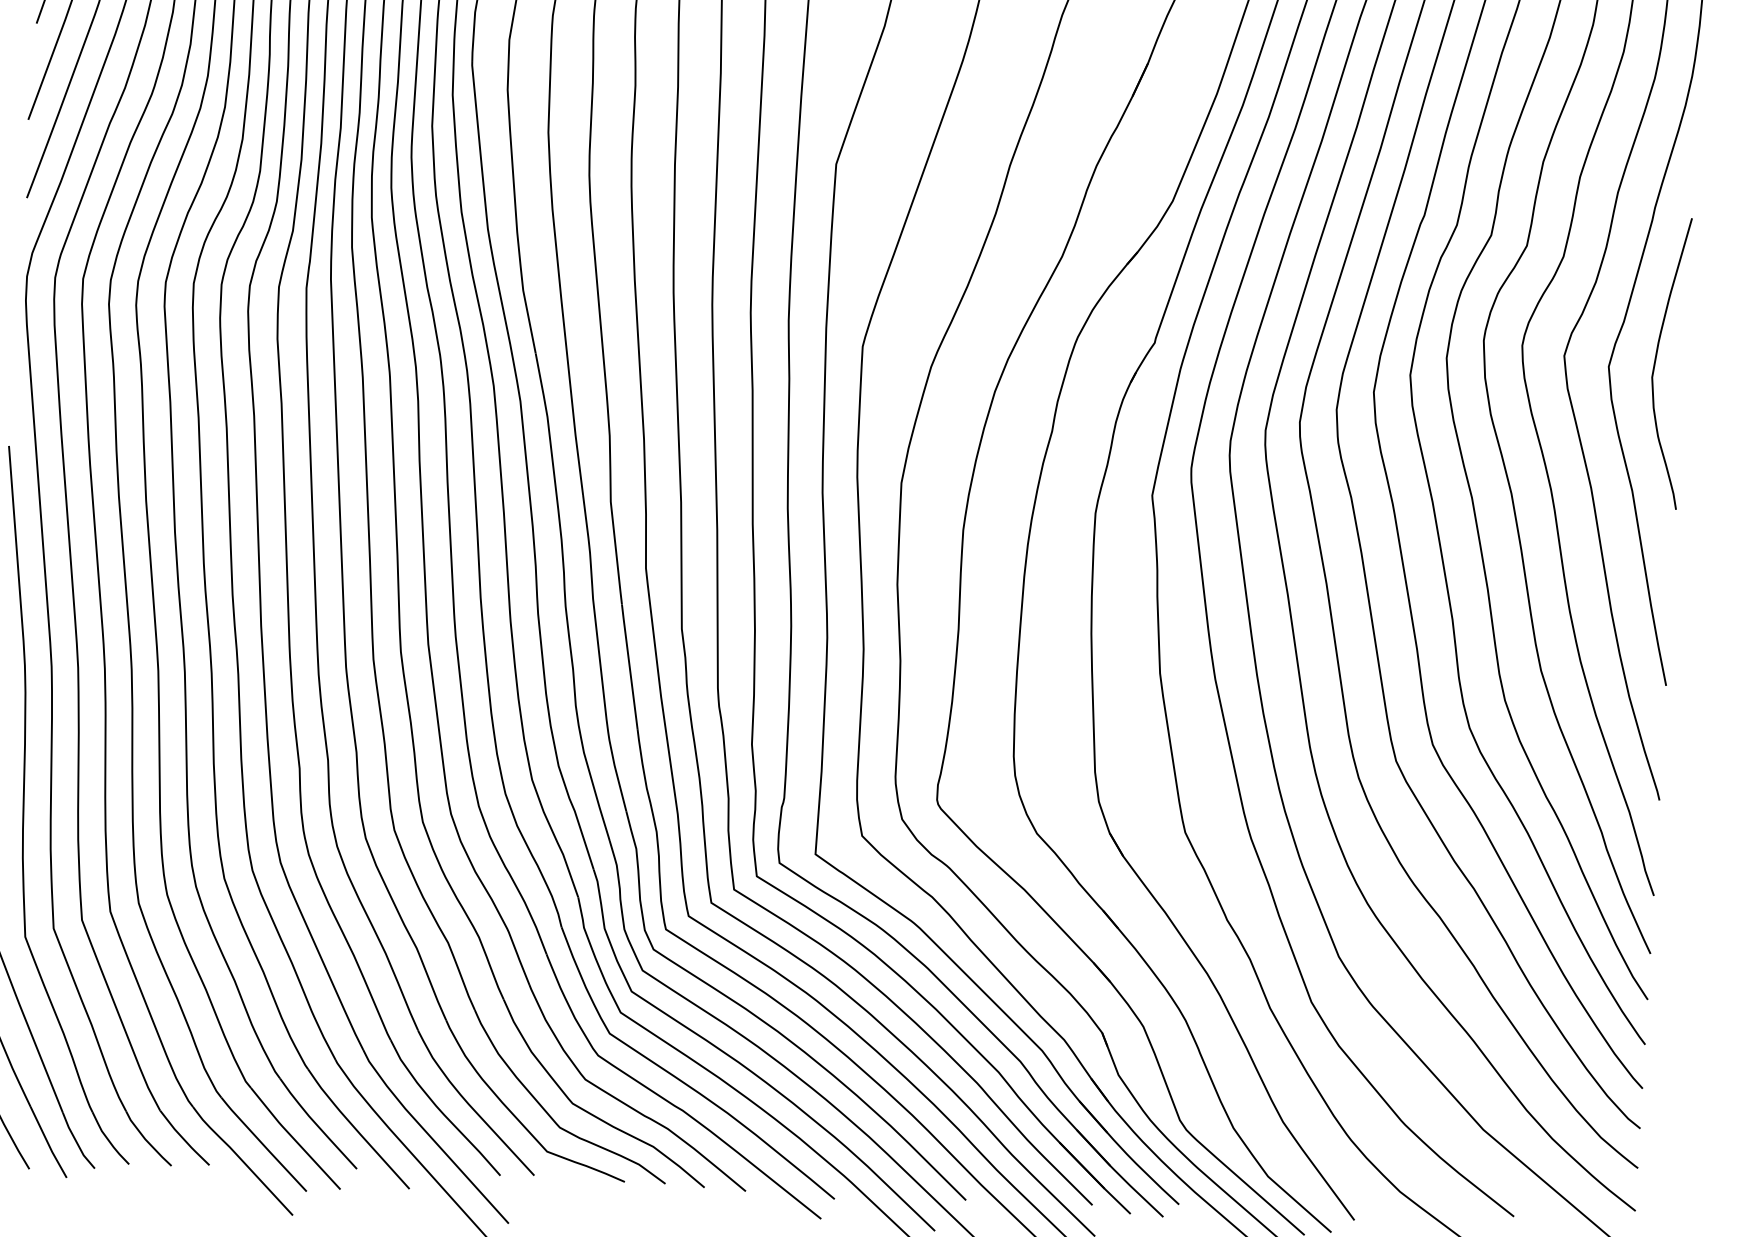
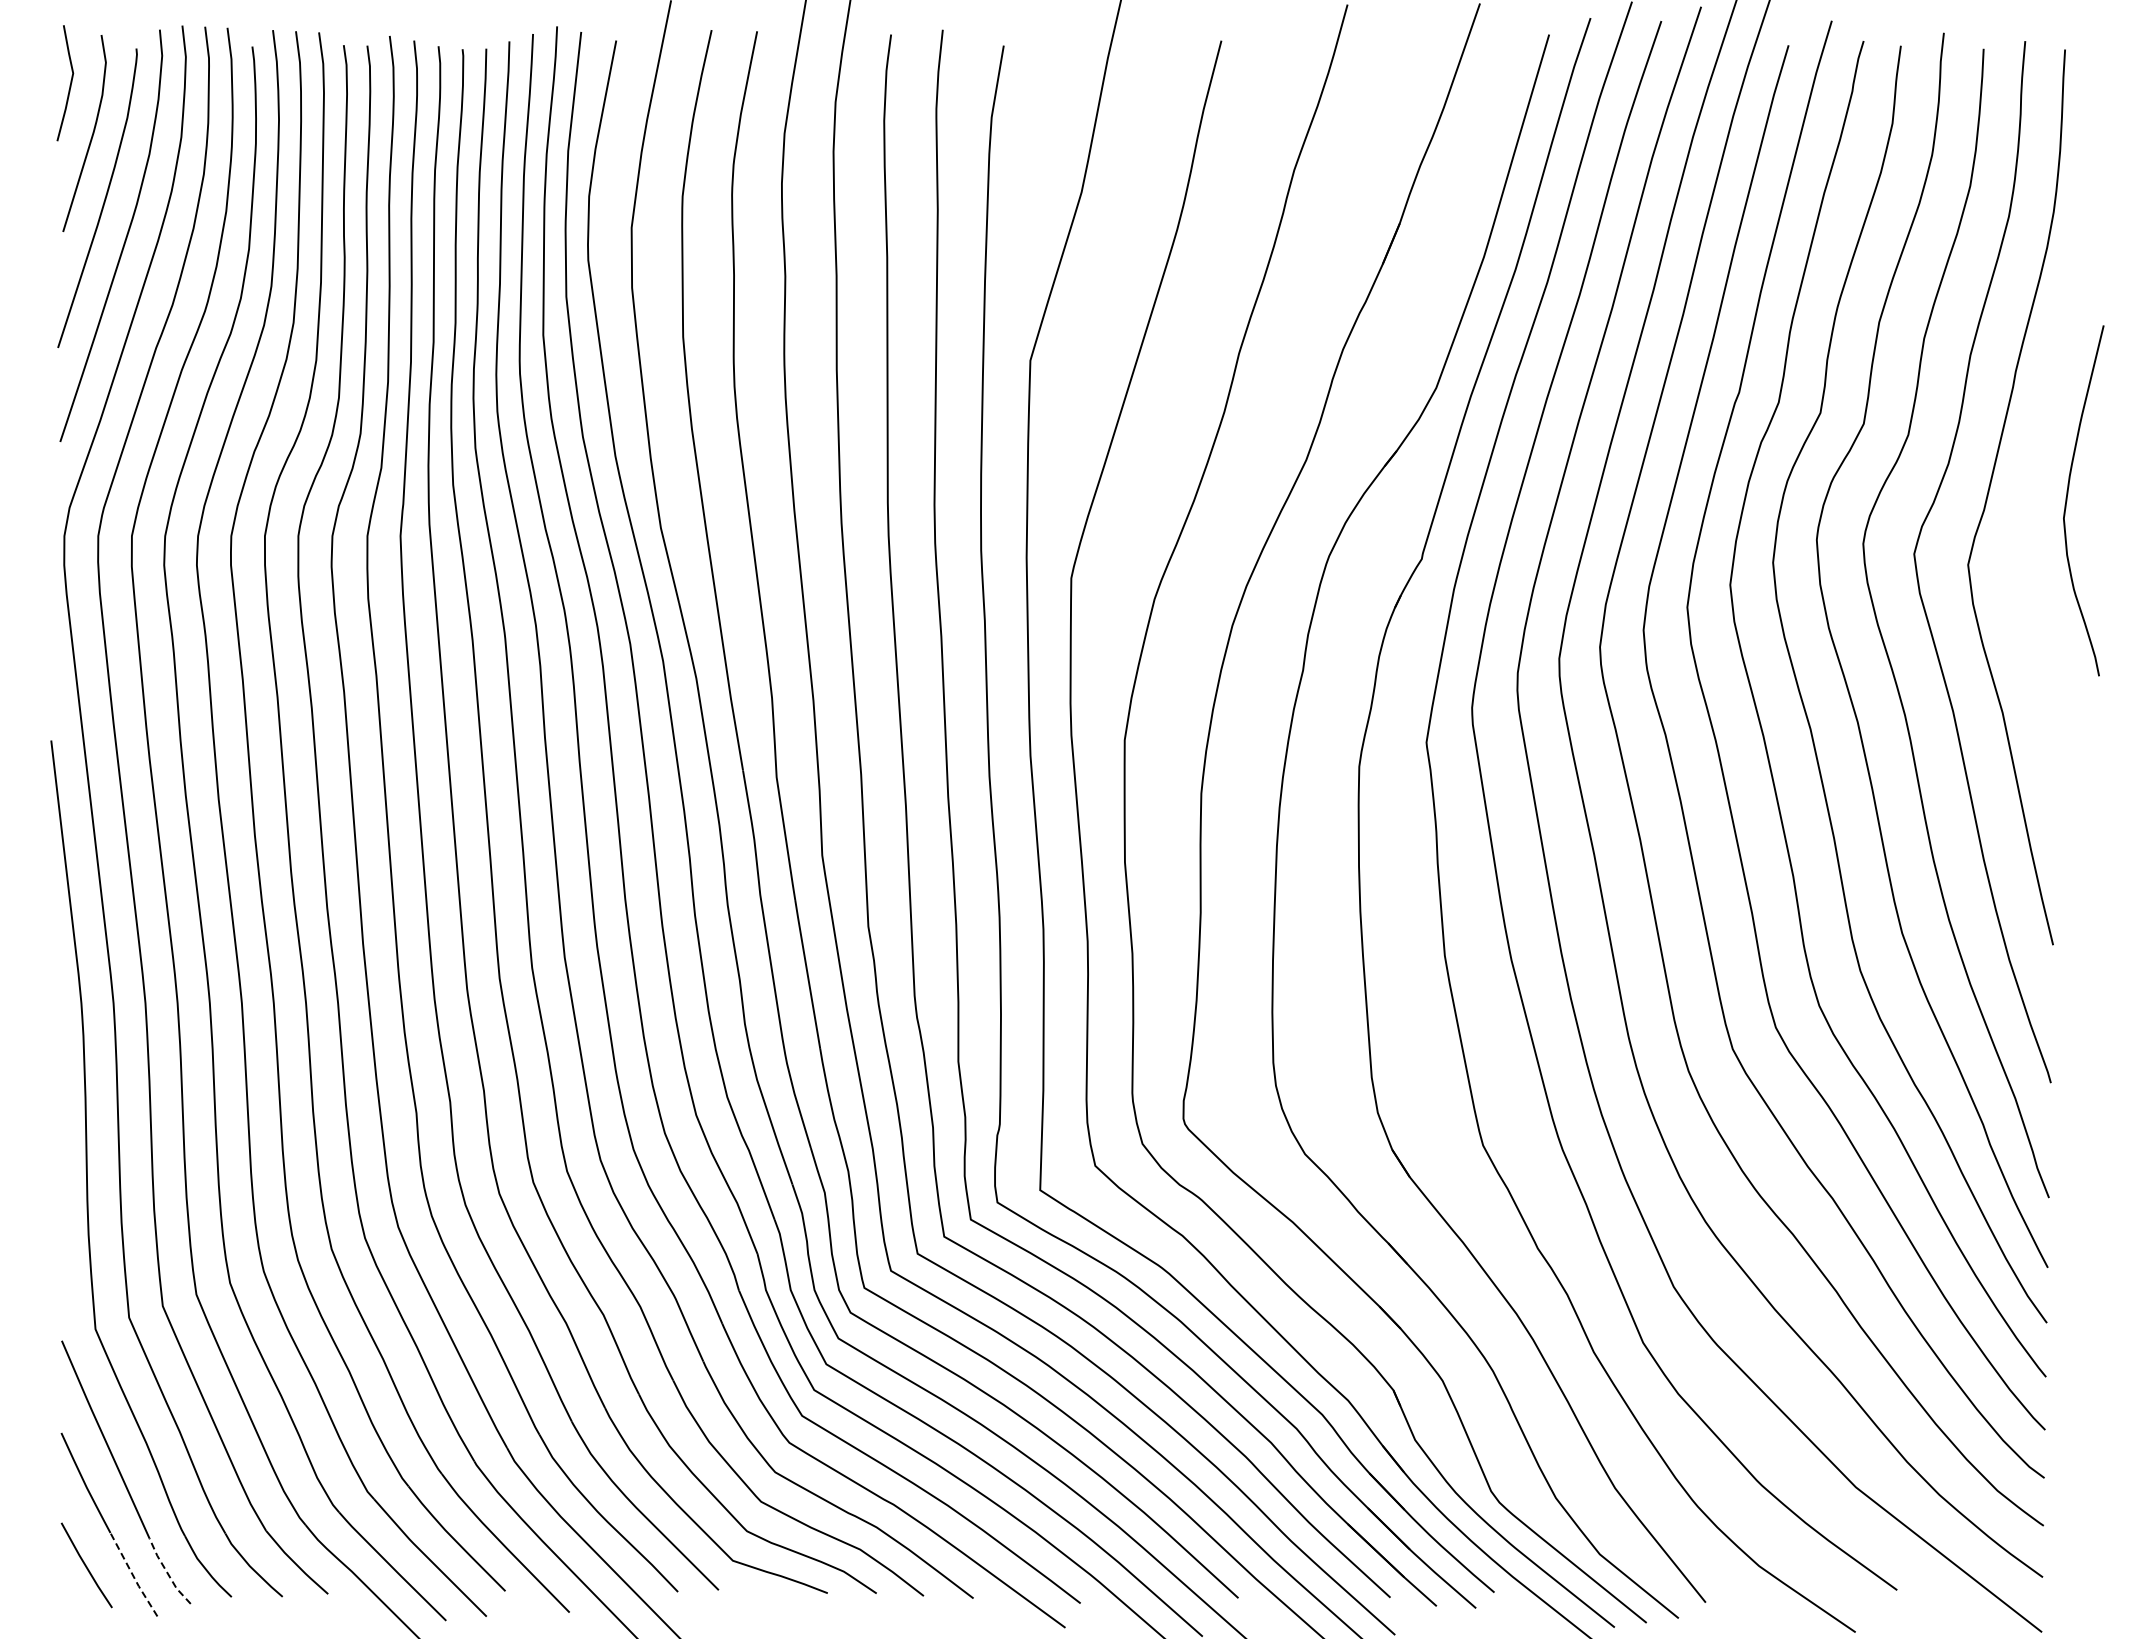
curve: (1655, 362) -> (2067, 500), moved
line: (76, 1141) -> (167, 1572), solid -> dashed
line: (48, 1143) -> (133, 1575), solid -> dashed

